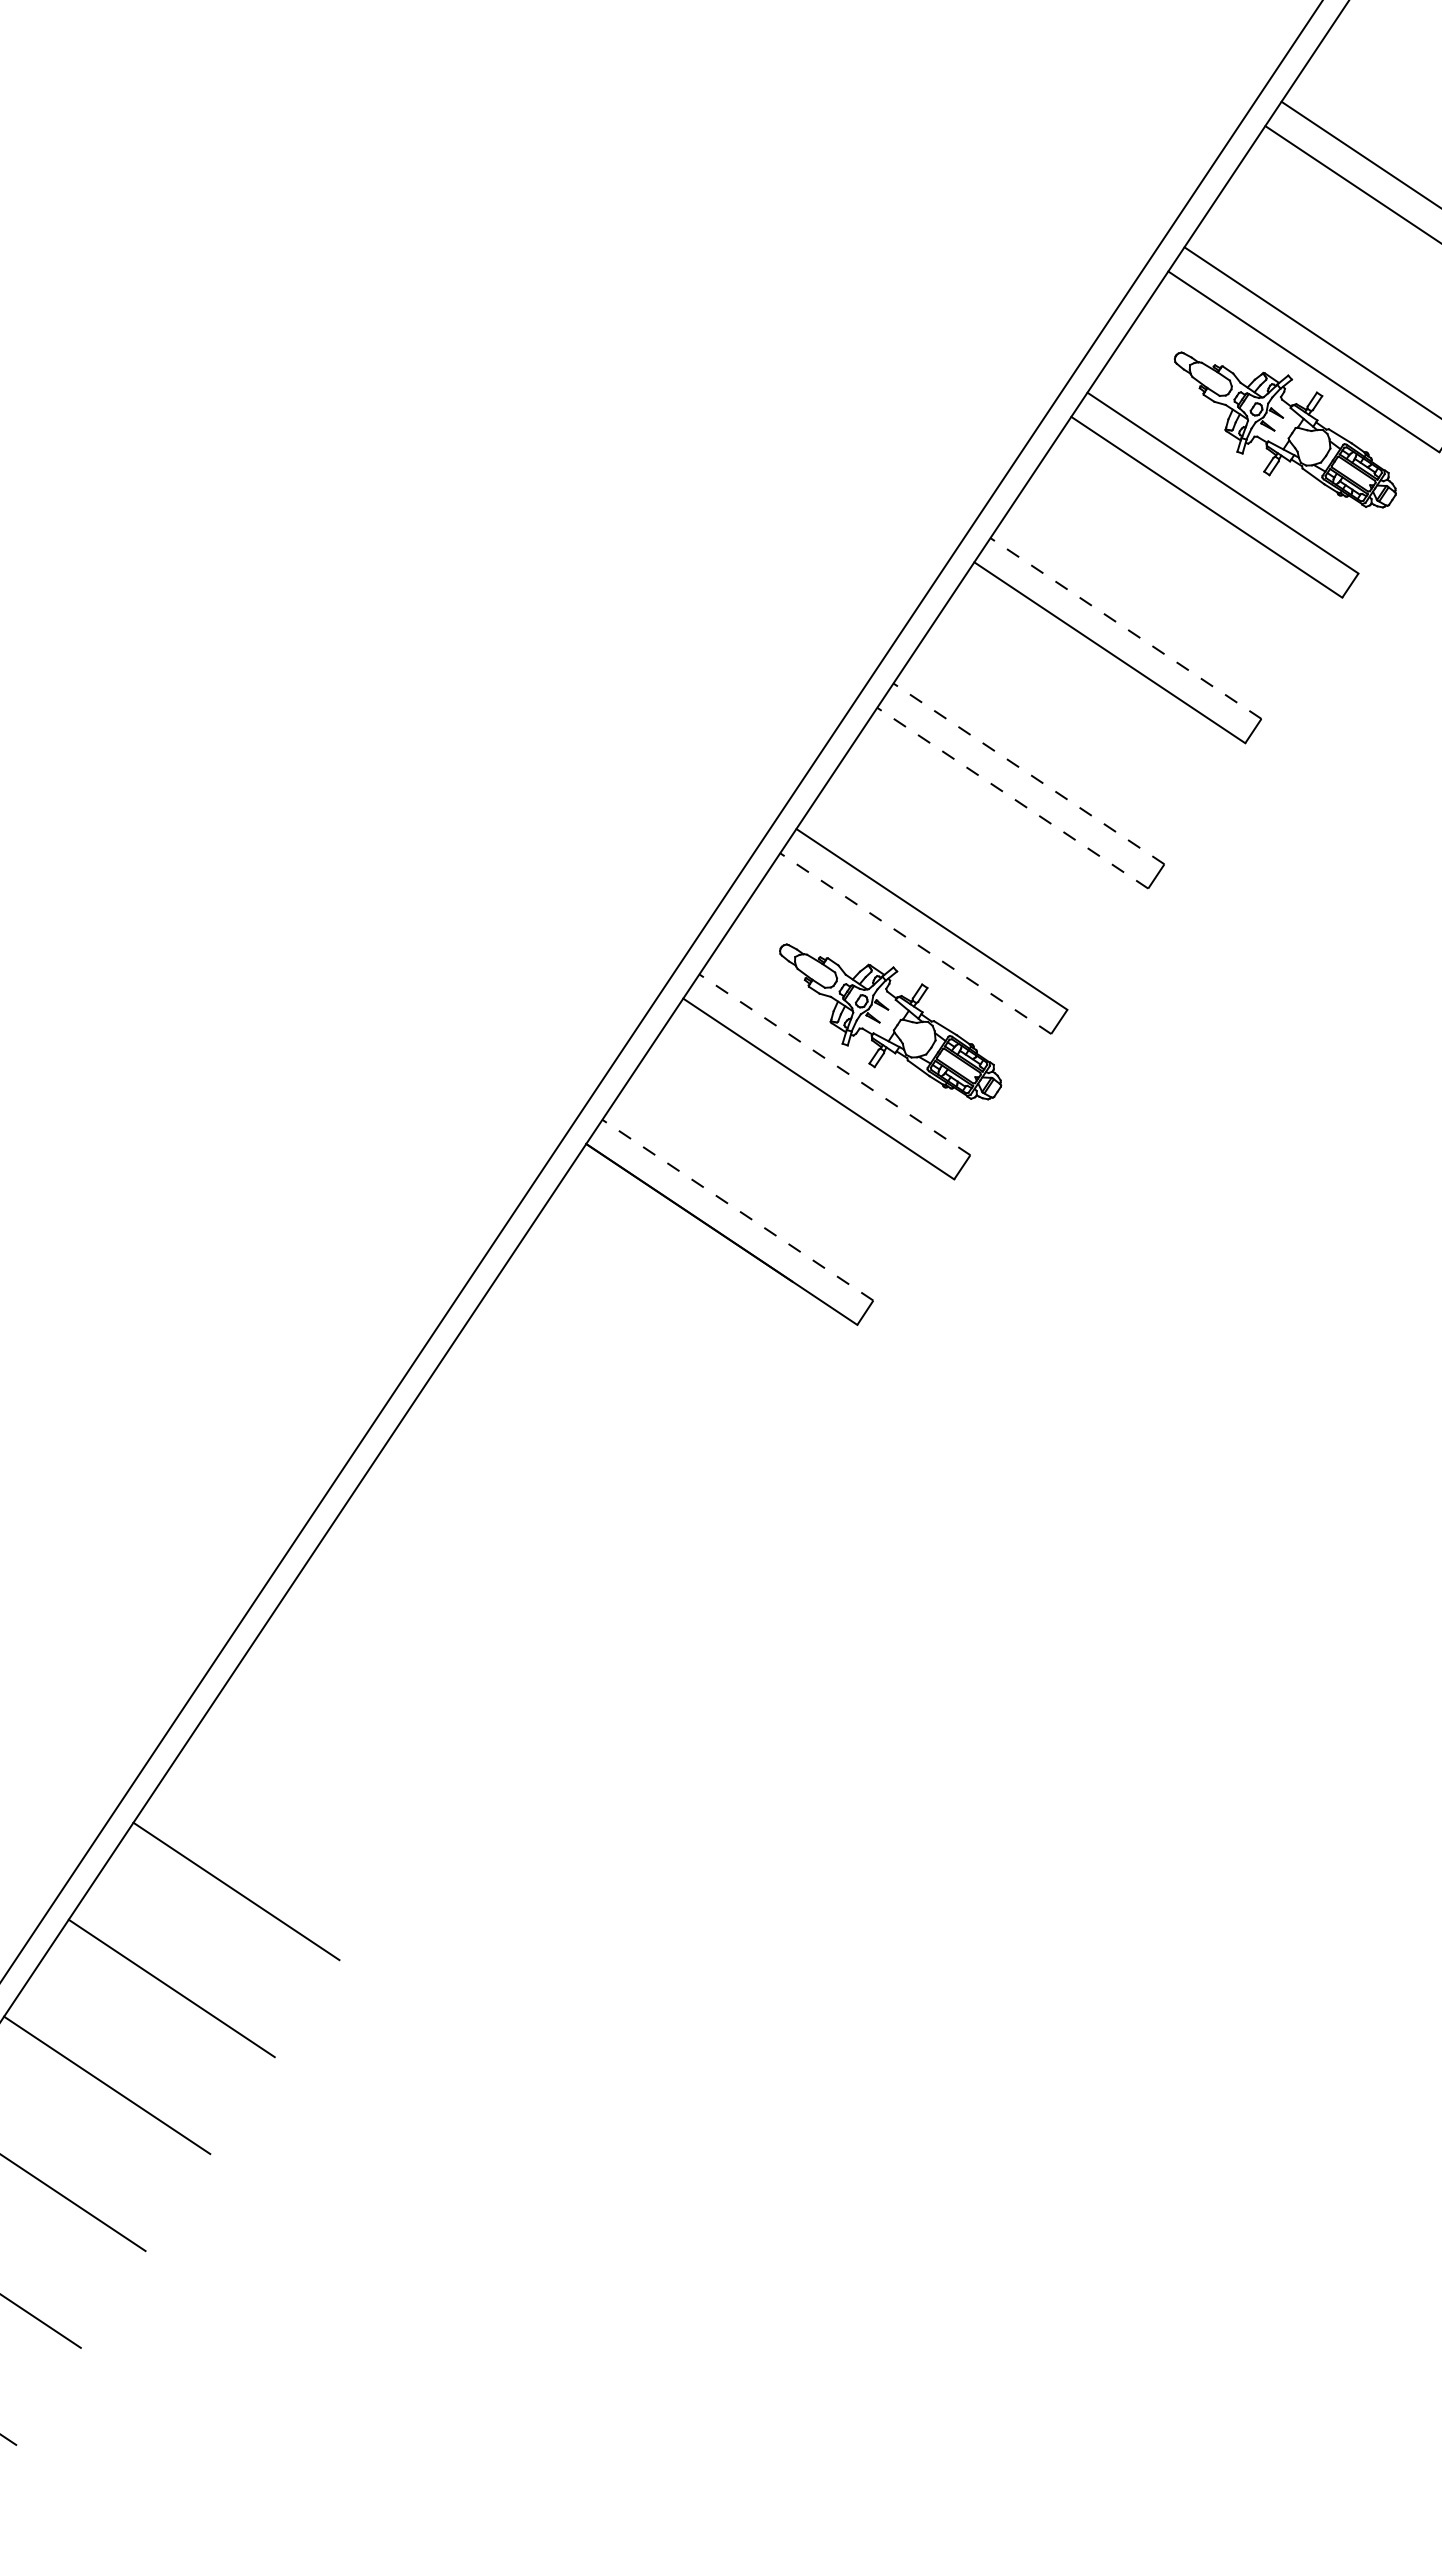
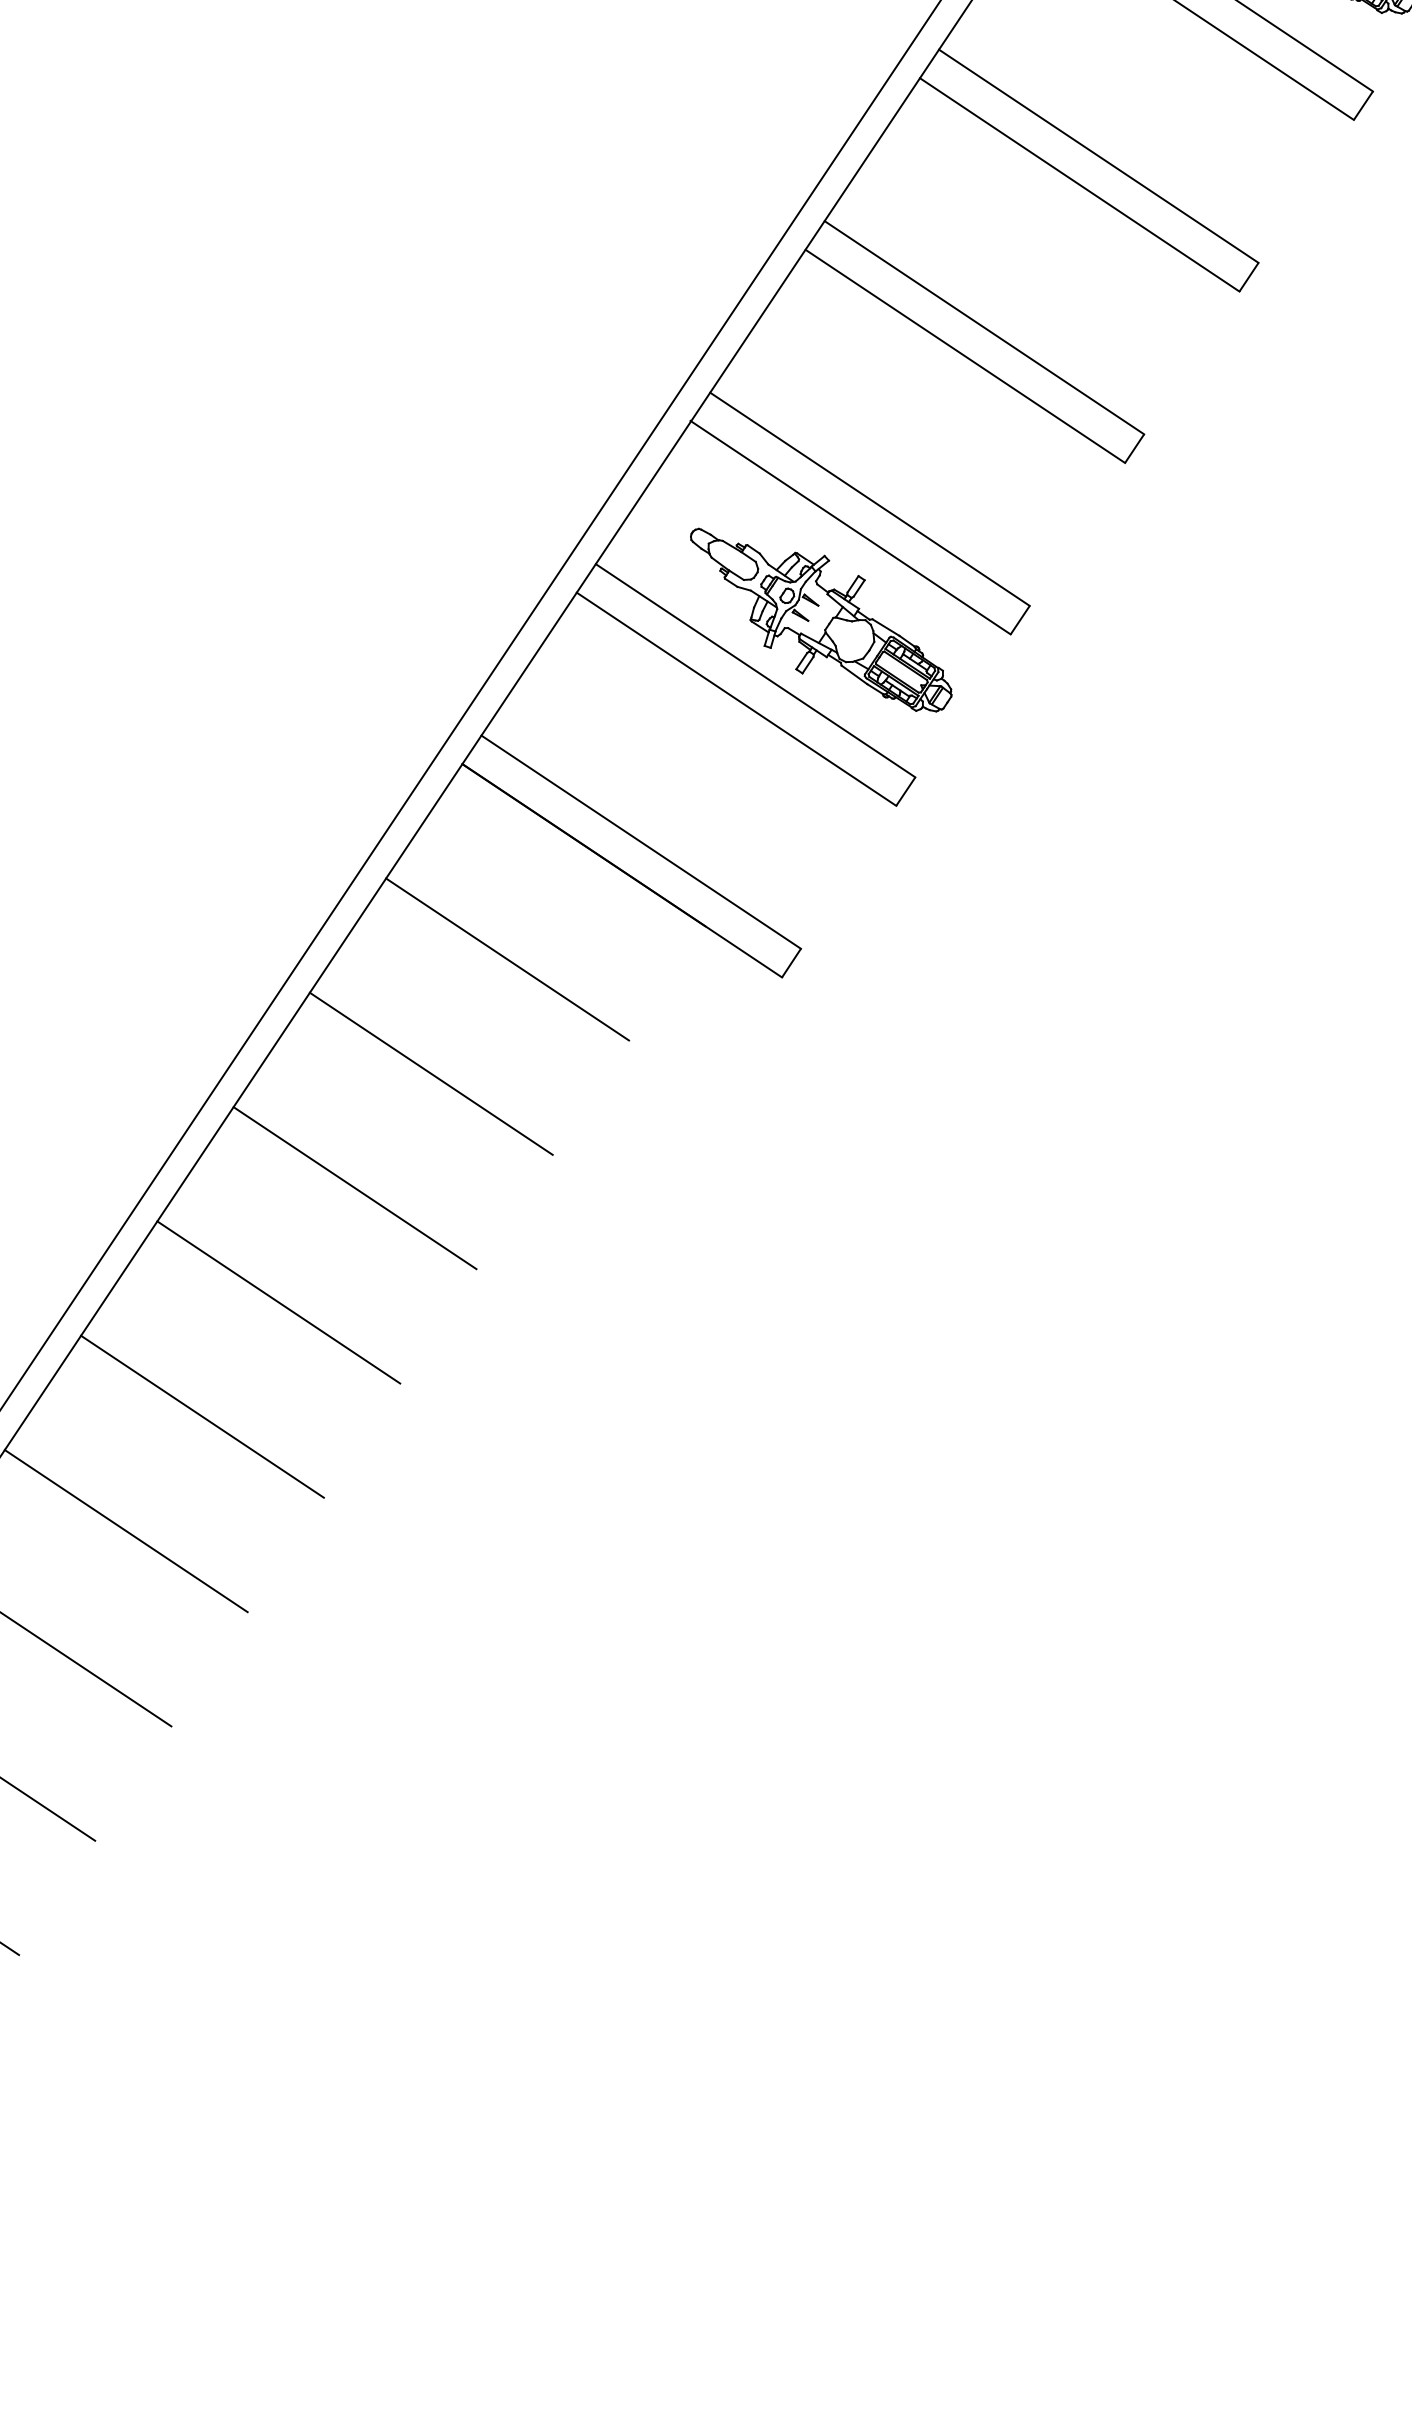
line: (1126, 628) -> (1099, 156), dashed -> solid
line: (1028, 773) -> (983, 327), dashed -> solid
line: (1012, 798) -> (964, 356), dashed -> solid
line: (915, 943) -> (850, 527), dashed -> solid
line: (834, 1064) -> (755, 670), dashed -> solid
line: (737, 1210) -> (640, 842), dashed -> solid
line: (624, 1309) -> (507, 959), added
line: (559, 1406) -> (430, 1073), added
line: (495, 1503) -> (355, 1187), added
line: (430, 1600) -> (278, 1302), added
line: (365, 1697) -> (202, 1416), added
line: (301, 1794) -> (126, 1531), added

